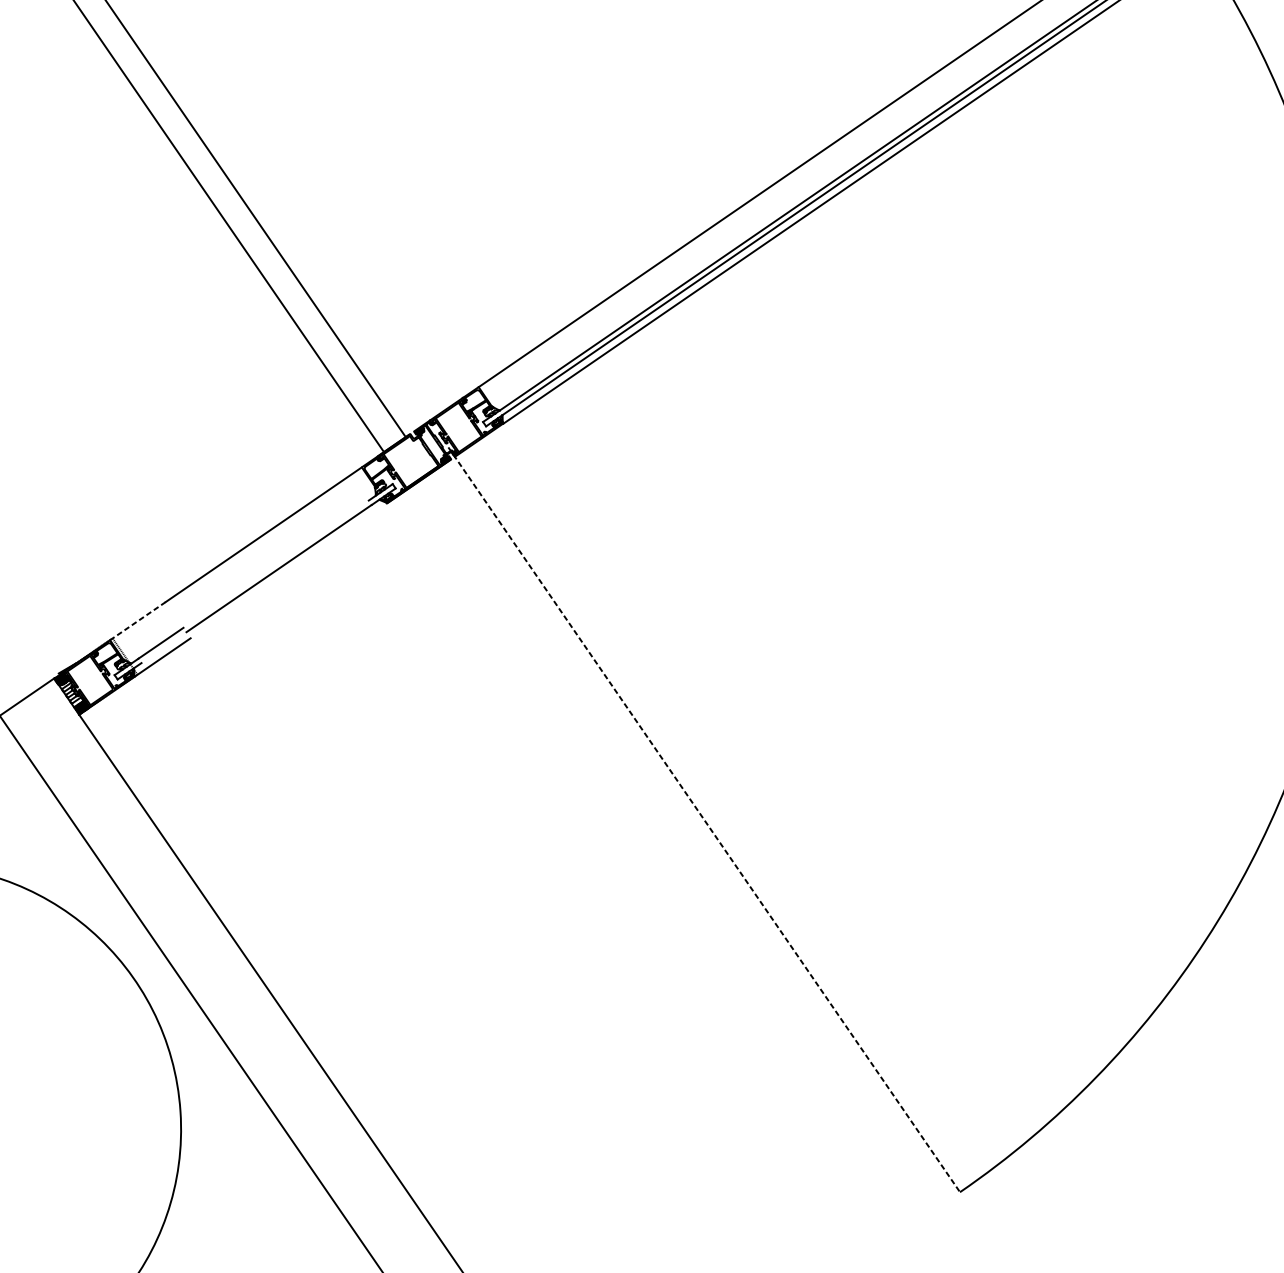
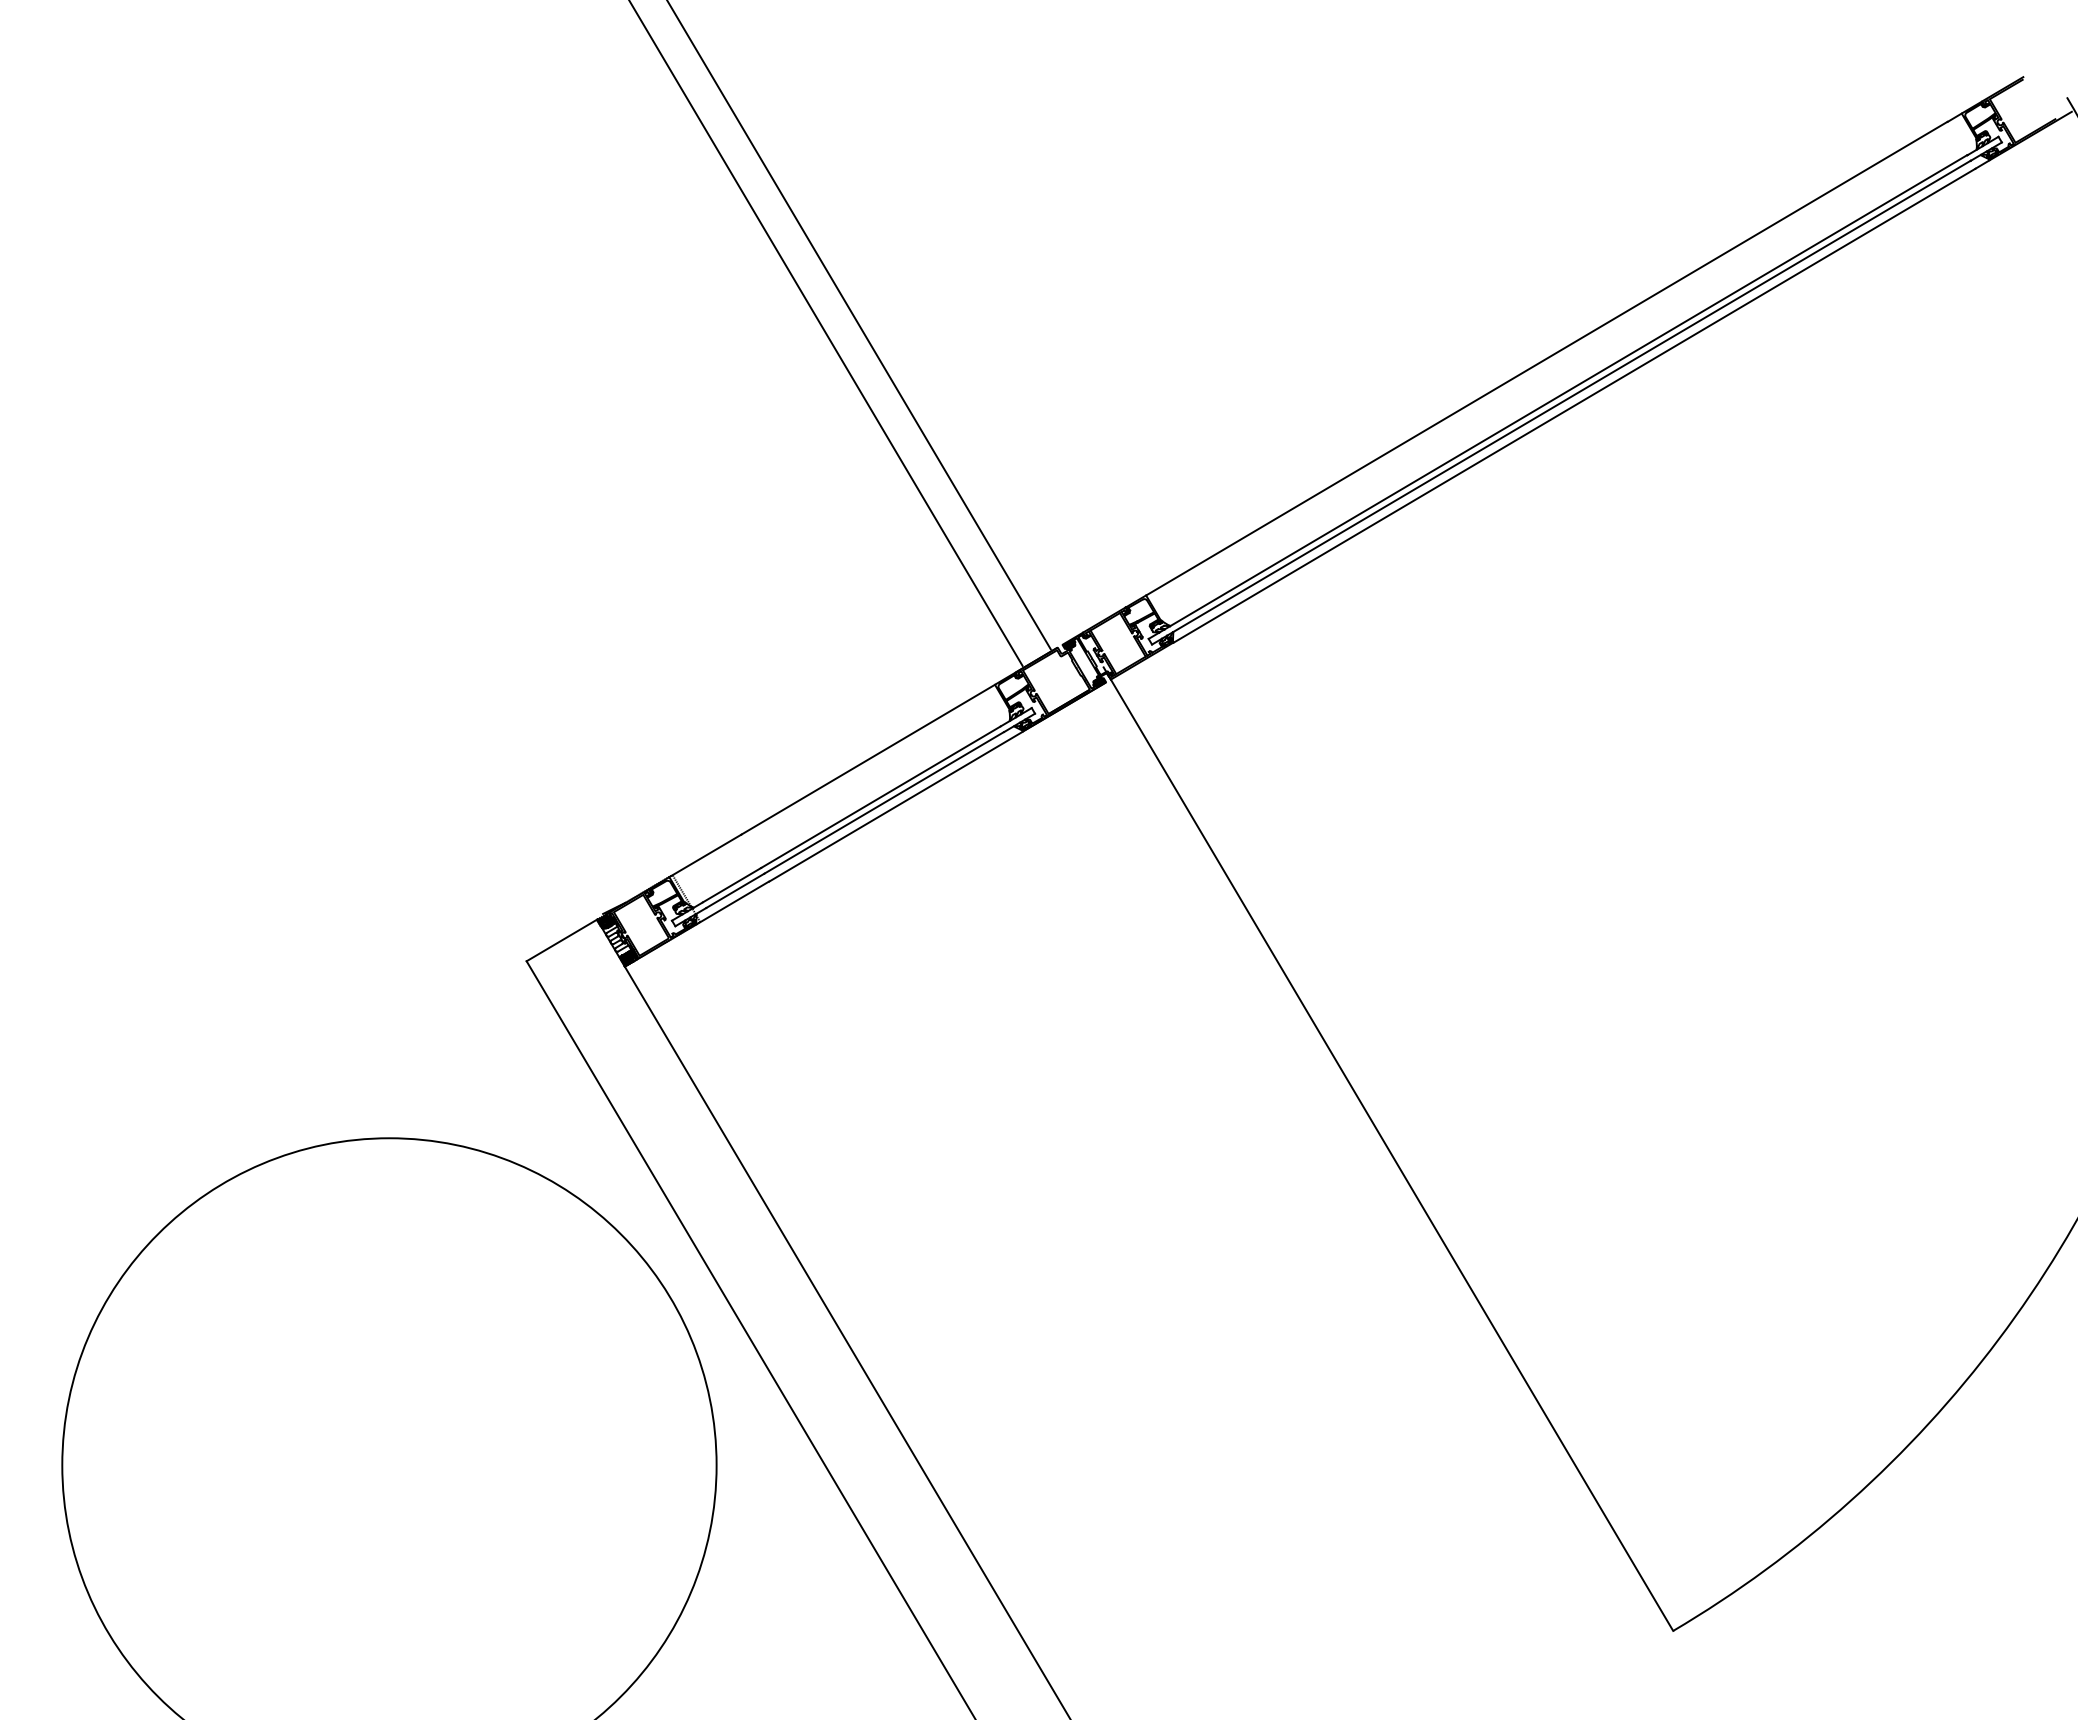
line: (275, 564) -> (880, 797), added
line: (288, 570) -> (895, 806), added
line: (138, 620) -> (705, 855), dashed -> solid
line: (164, 647) -> (735, 890), added
line: (704, 820) -> (1388, 1149), dashed -> solid

